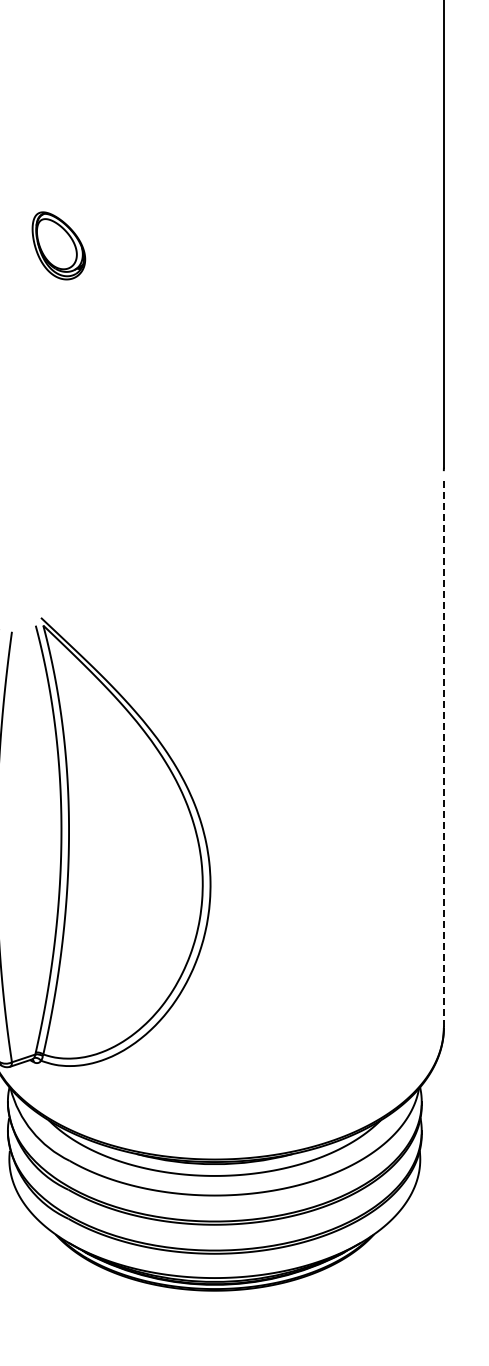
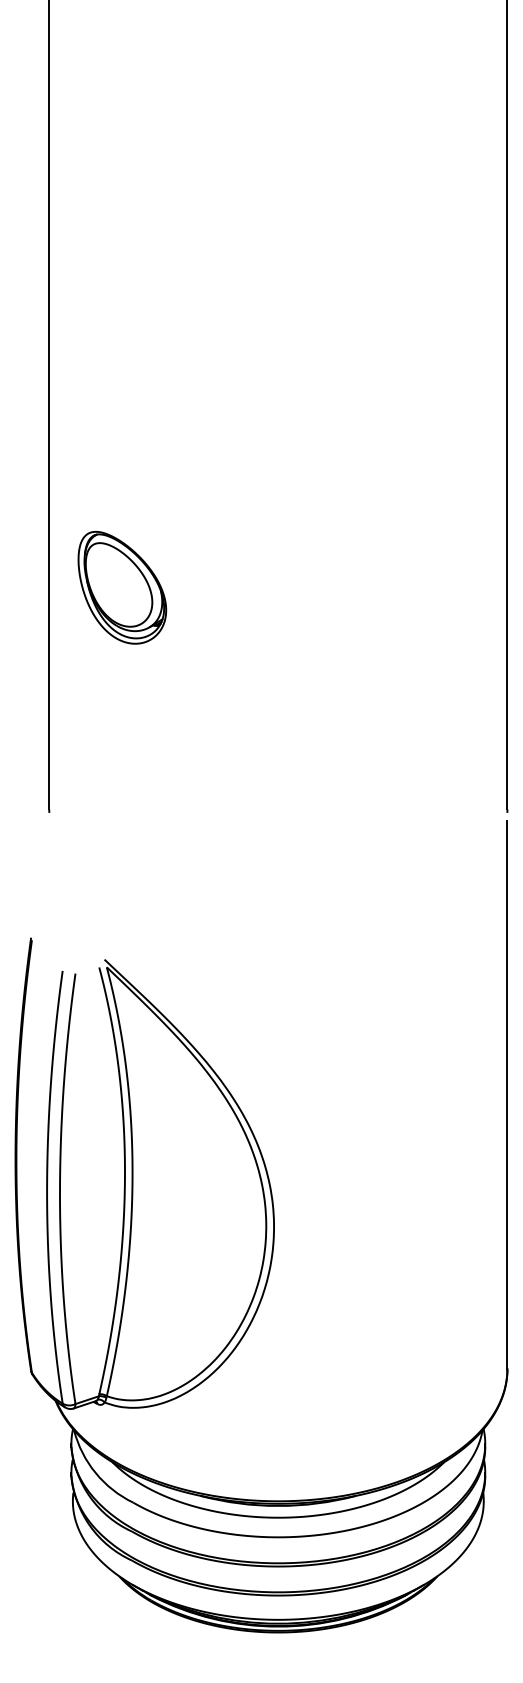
part: (58, 245) -> (122, 587), size x1.67
line: (443, 752) -> (507, 1094), dashed -> solid

